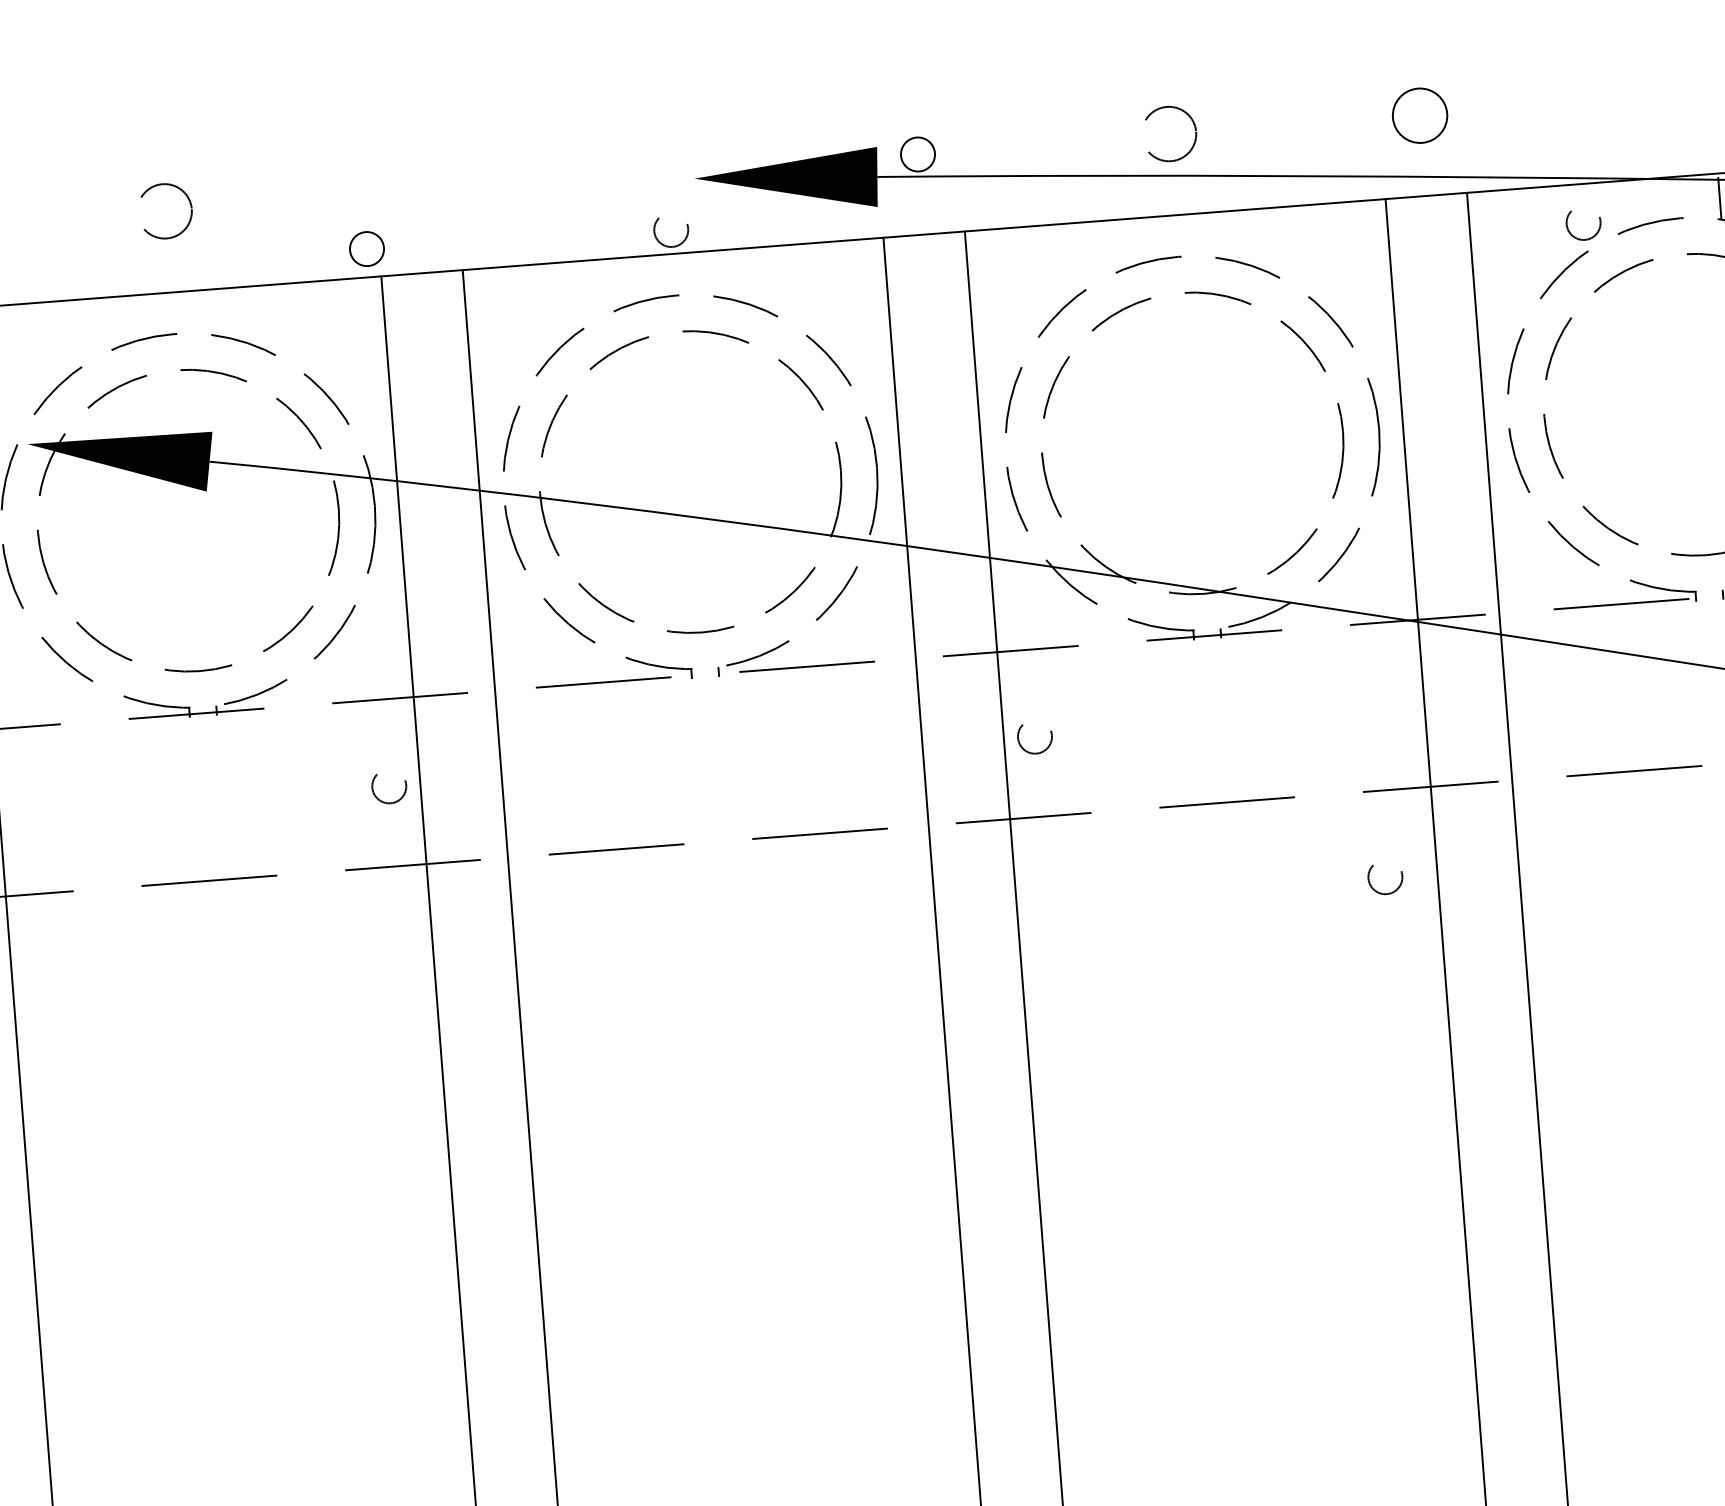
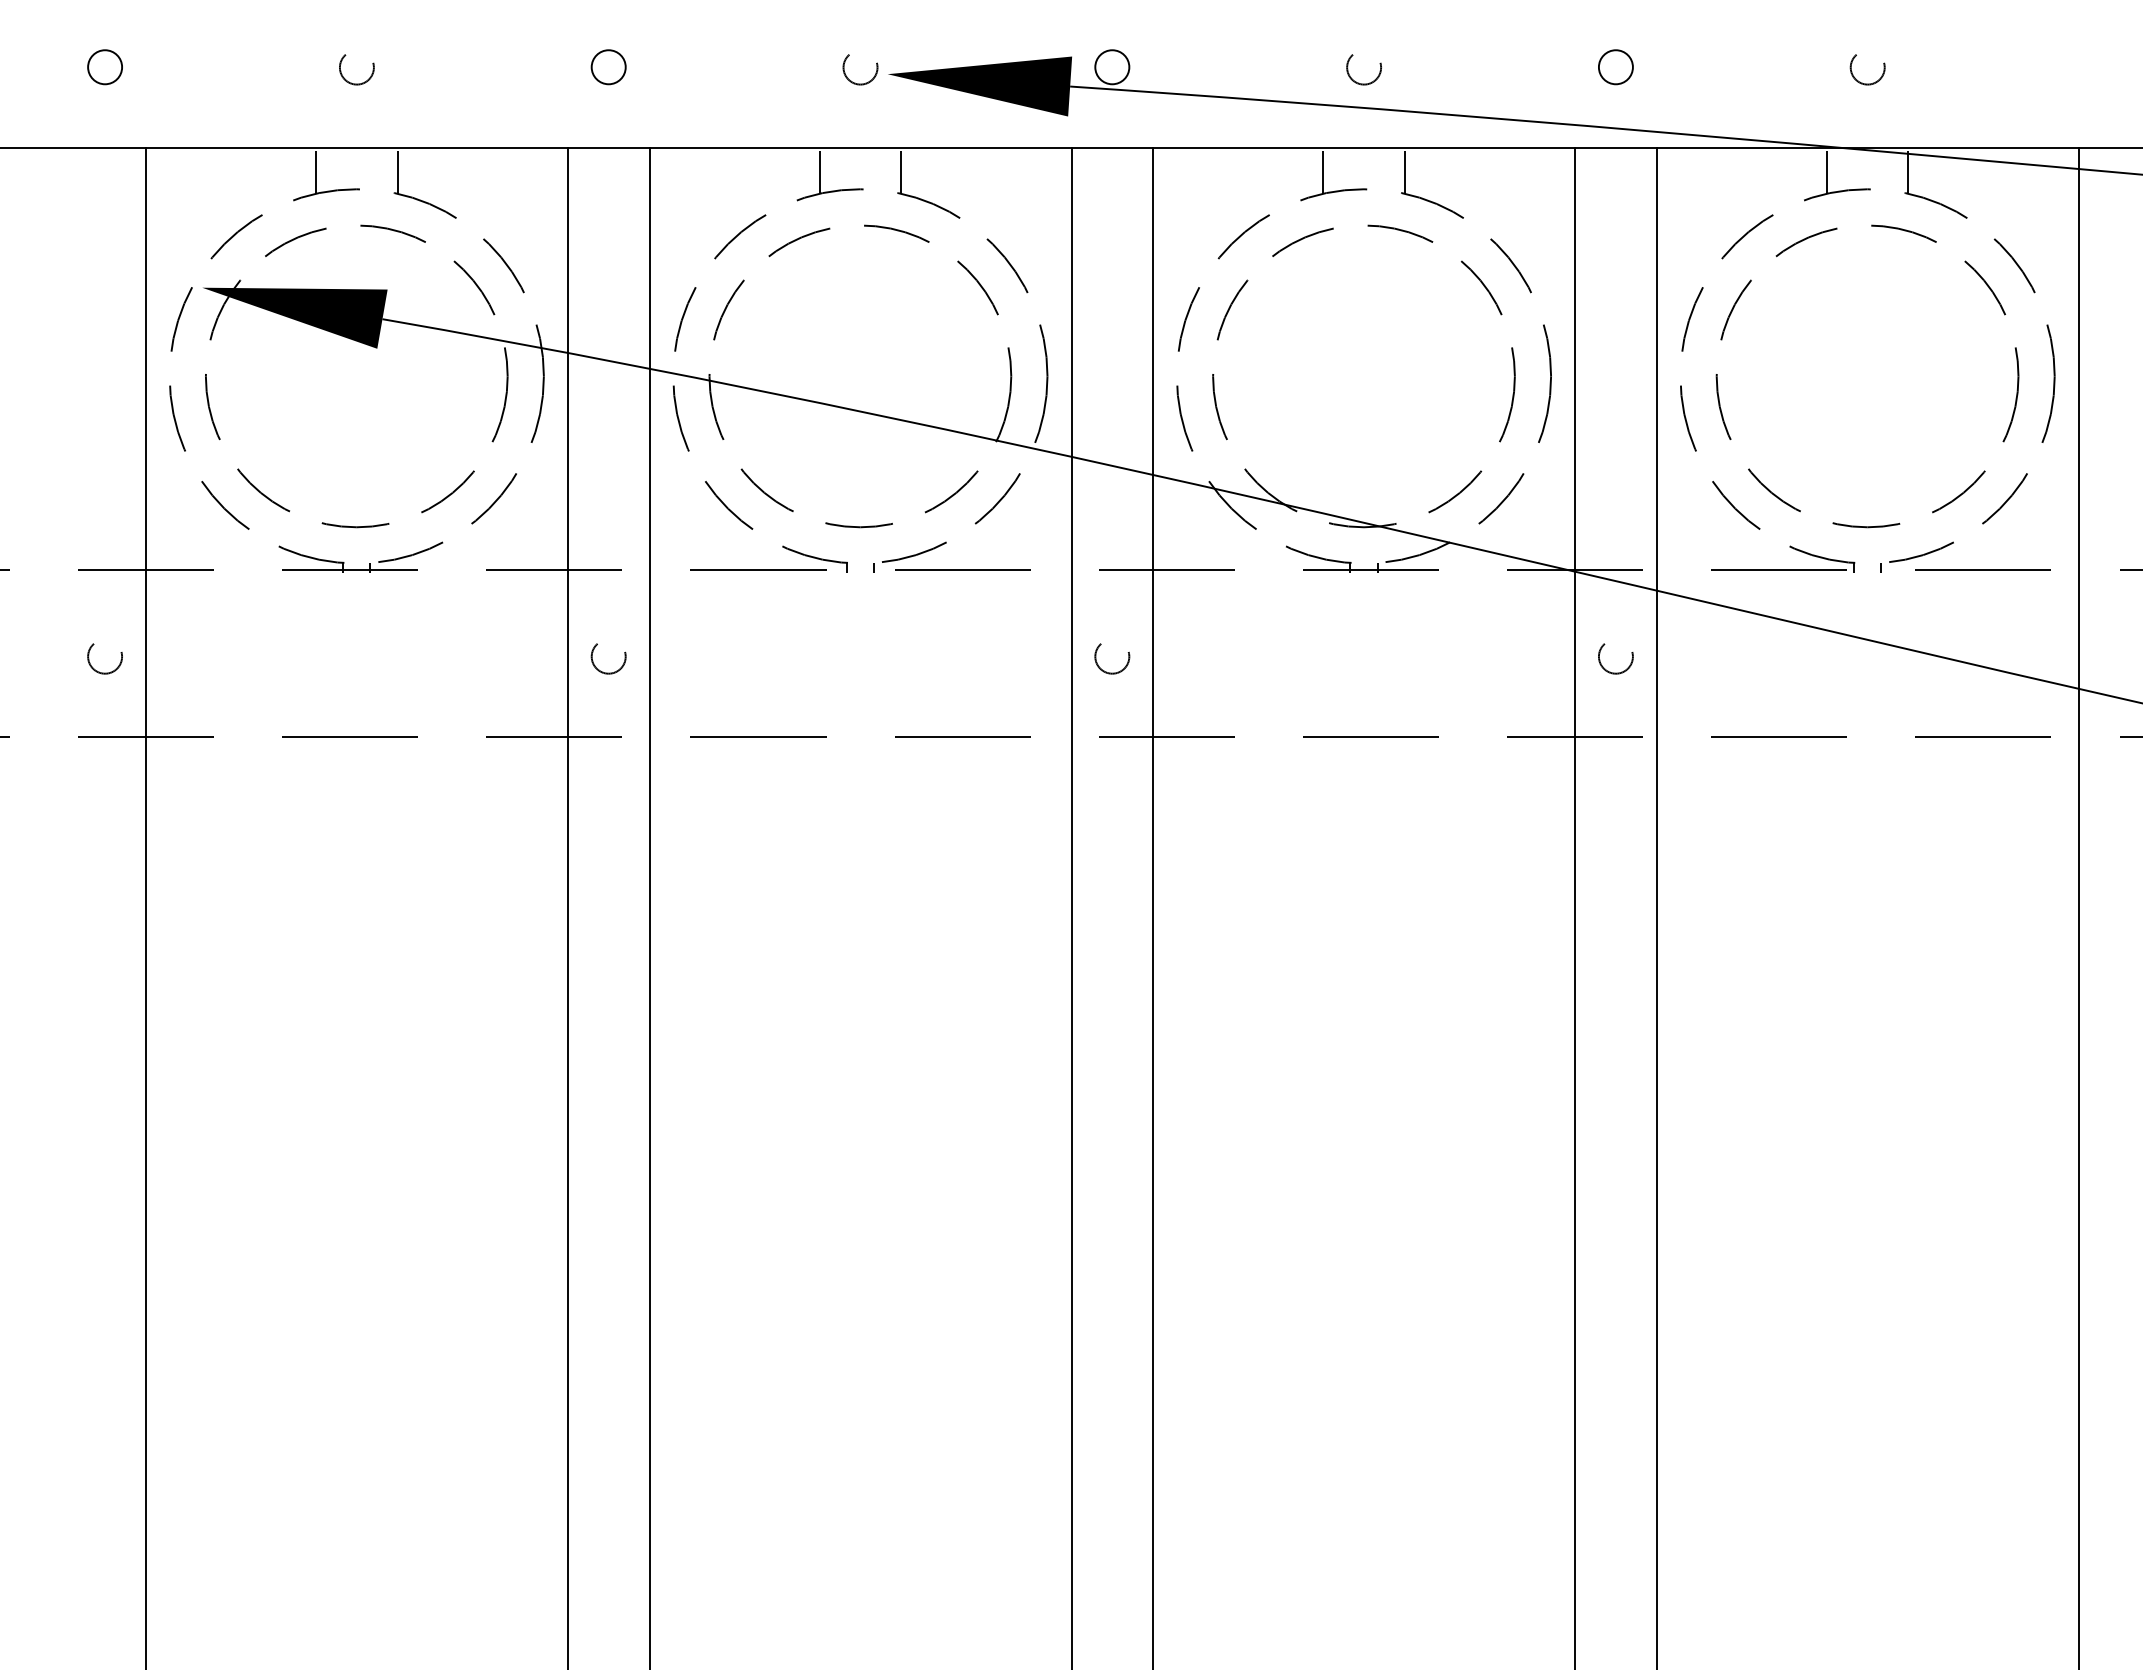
circle: (1419, 116) -> (1615, 67), size x0.62
circle: (1168, 137) -> (1363, 69), size x0.62
line: (1638, 204) -> (1826, 172), added
circle: (164, 214) -> (356, 69), size x0.62
circle: (1583, 224) -> (1867, 69), moved
circle: (671, 231) -> (860, 69), moved
line: (1217, 237) -> (1404, 172), added
line: (1136, 243) -> (1323, 172), added
circle: (366, 249) -> (608, 67), moved
line: (715, 275) -> (901, 172), added
line: (634, 281) -> (819, 172), added
line: (213, 314) -> (397, 172), added
line: (131, 320) -> (315, 172), added
circle: (1035, 738) -> (1112, 658), moved
circle: (389, 788) -> (608, 658), moved
circle: (1385, 879) -> (1615, 658), moved

